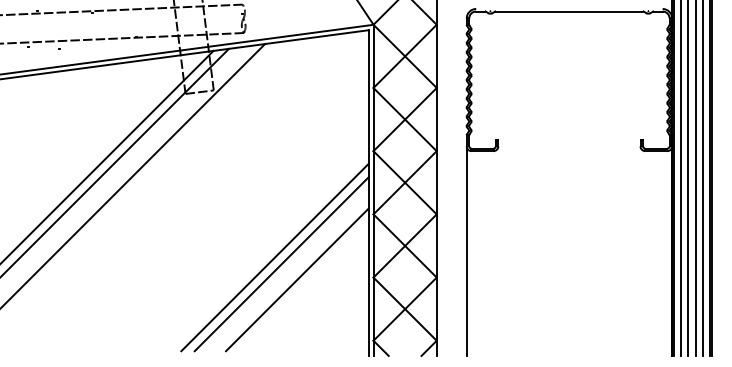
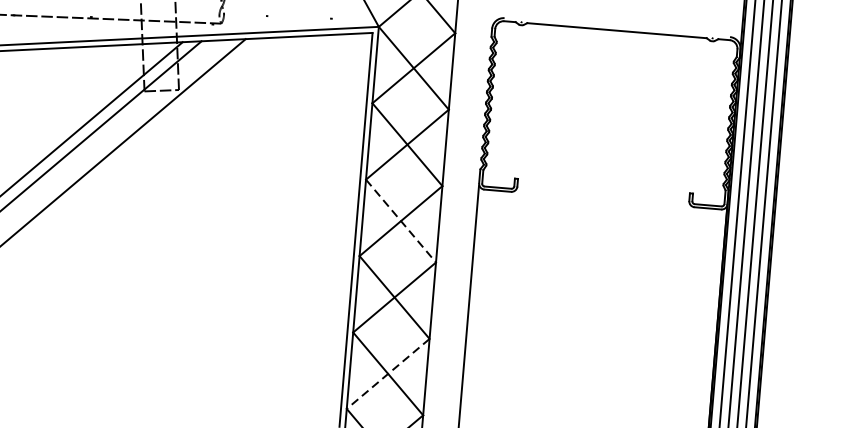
line: (405, 182) -> (401, 220), solid -> dashed
line: (274, 257) -> (235, 298), removed
line: (281, 264) -> (243, 307), removed
line: (297, 279) -> (261, 327), removed
line: (405, 309) -> (388, 374), solid -> dashed

